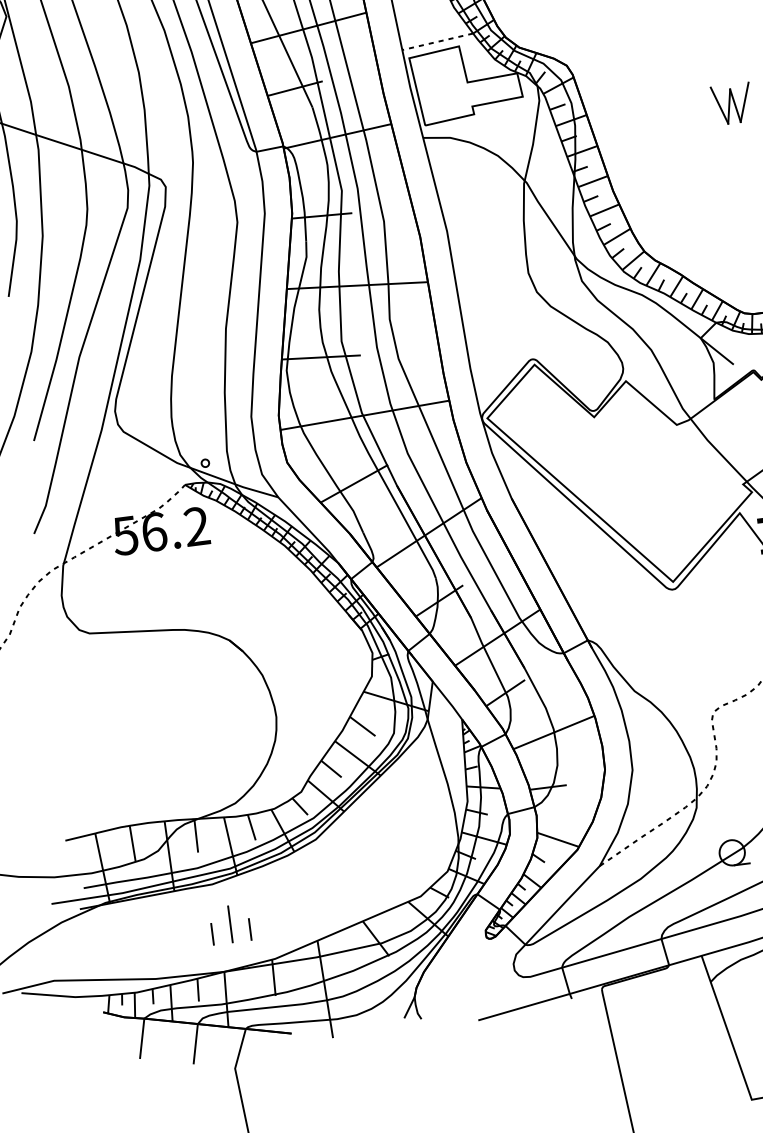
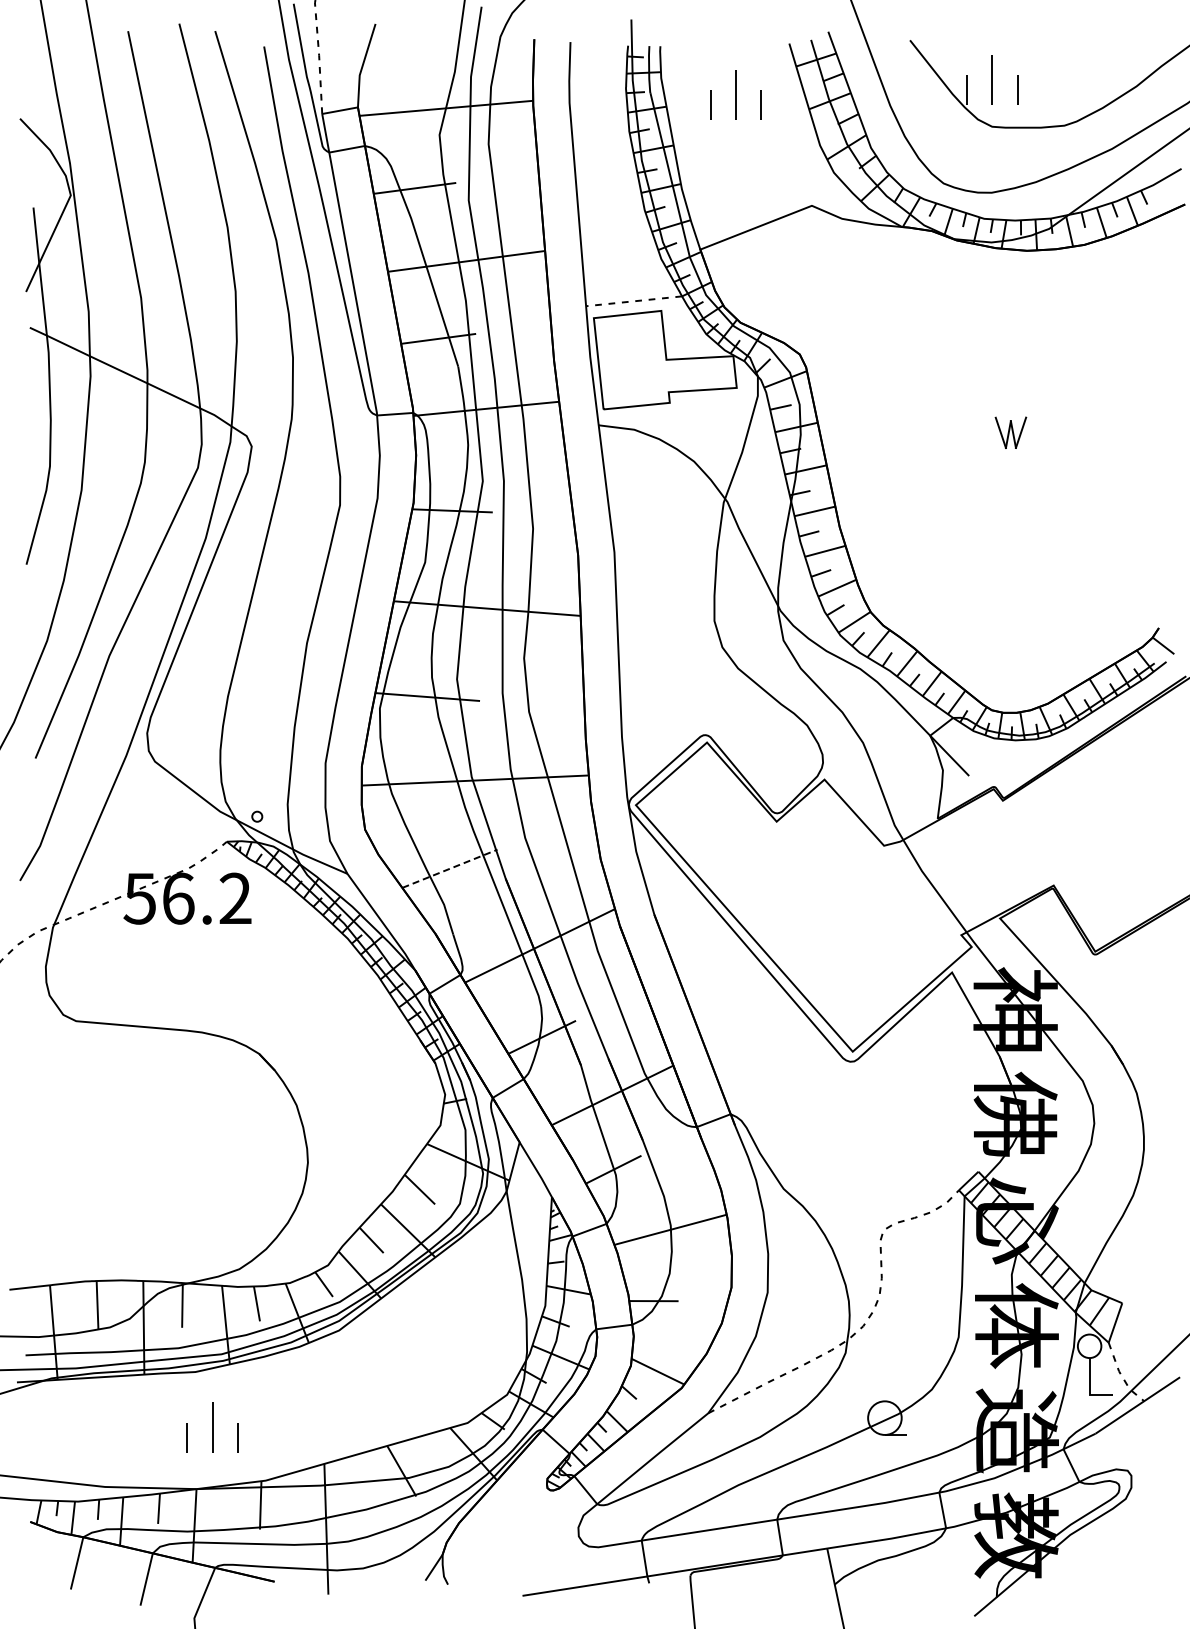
part: (731, 103) -> (1010, 432), size x0.6
line: (354, 483) -> (450, 868), solid -> dashed

